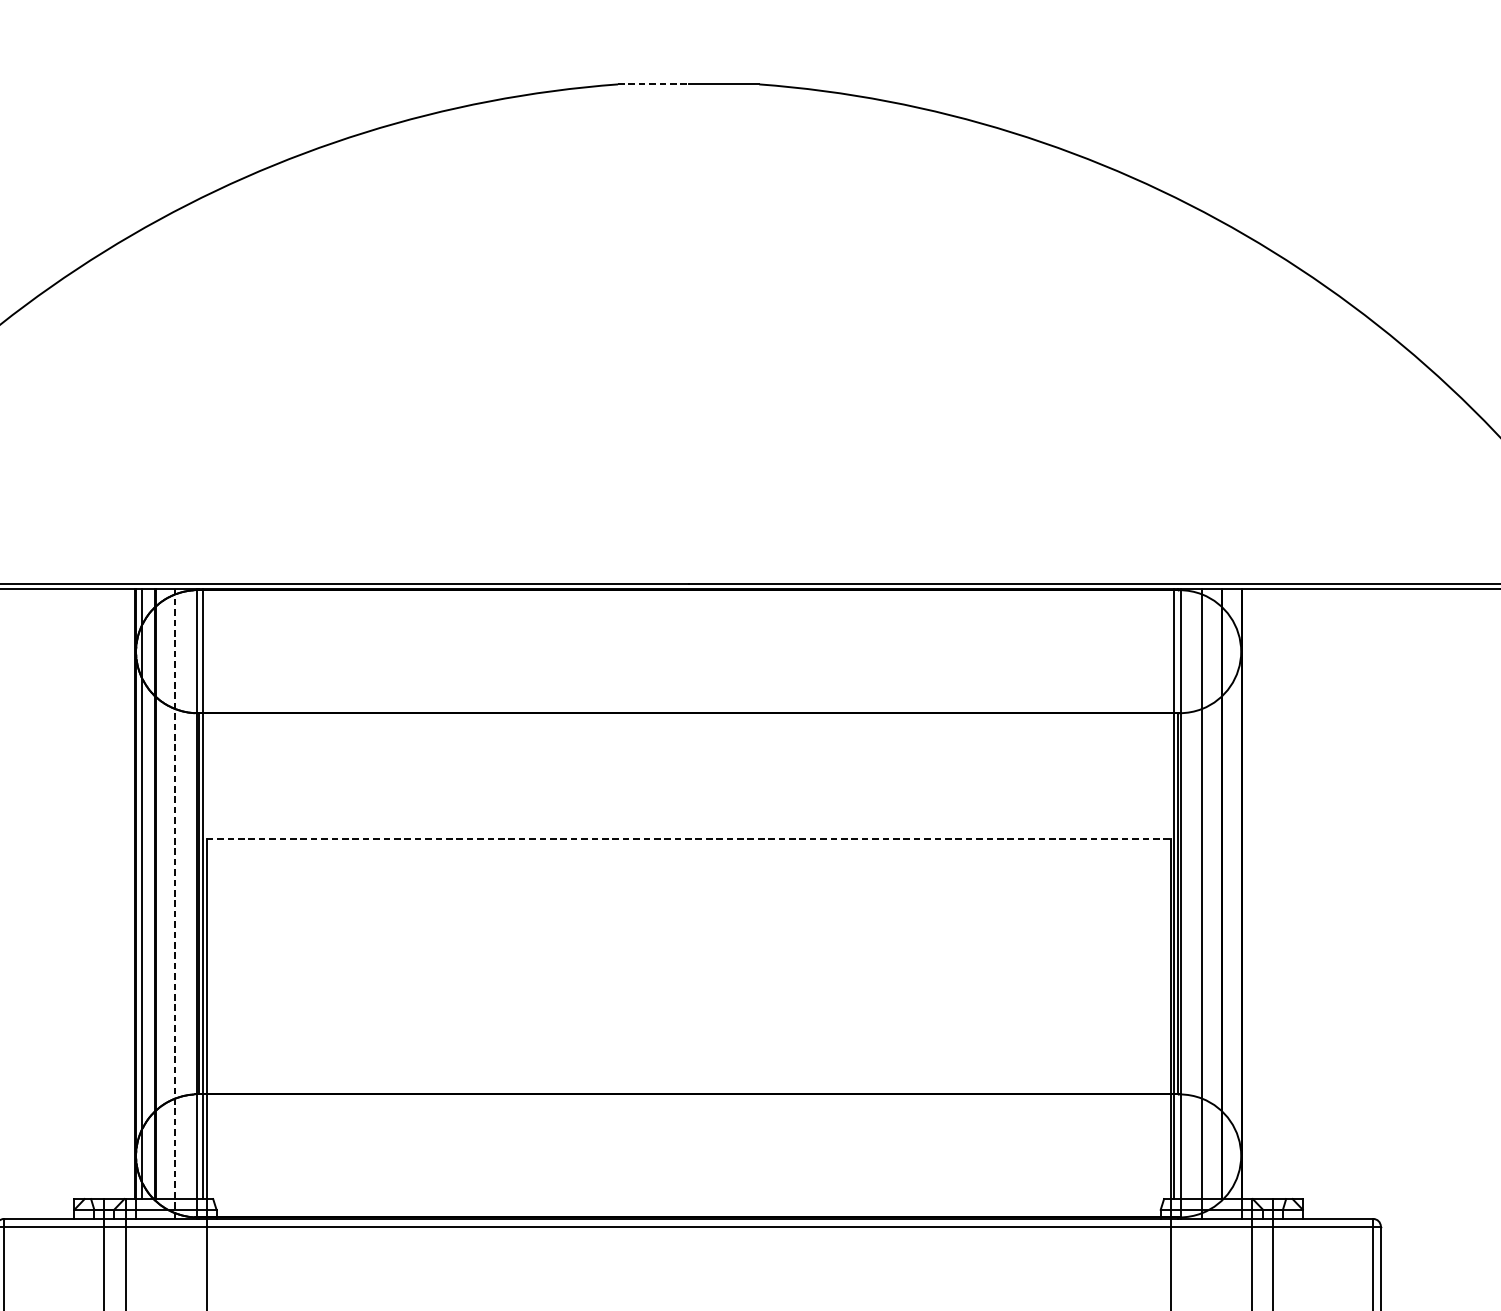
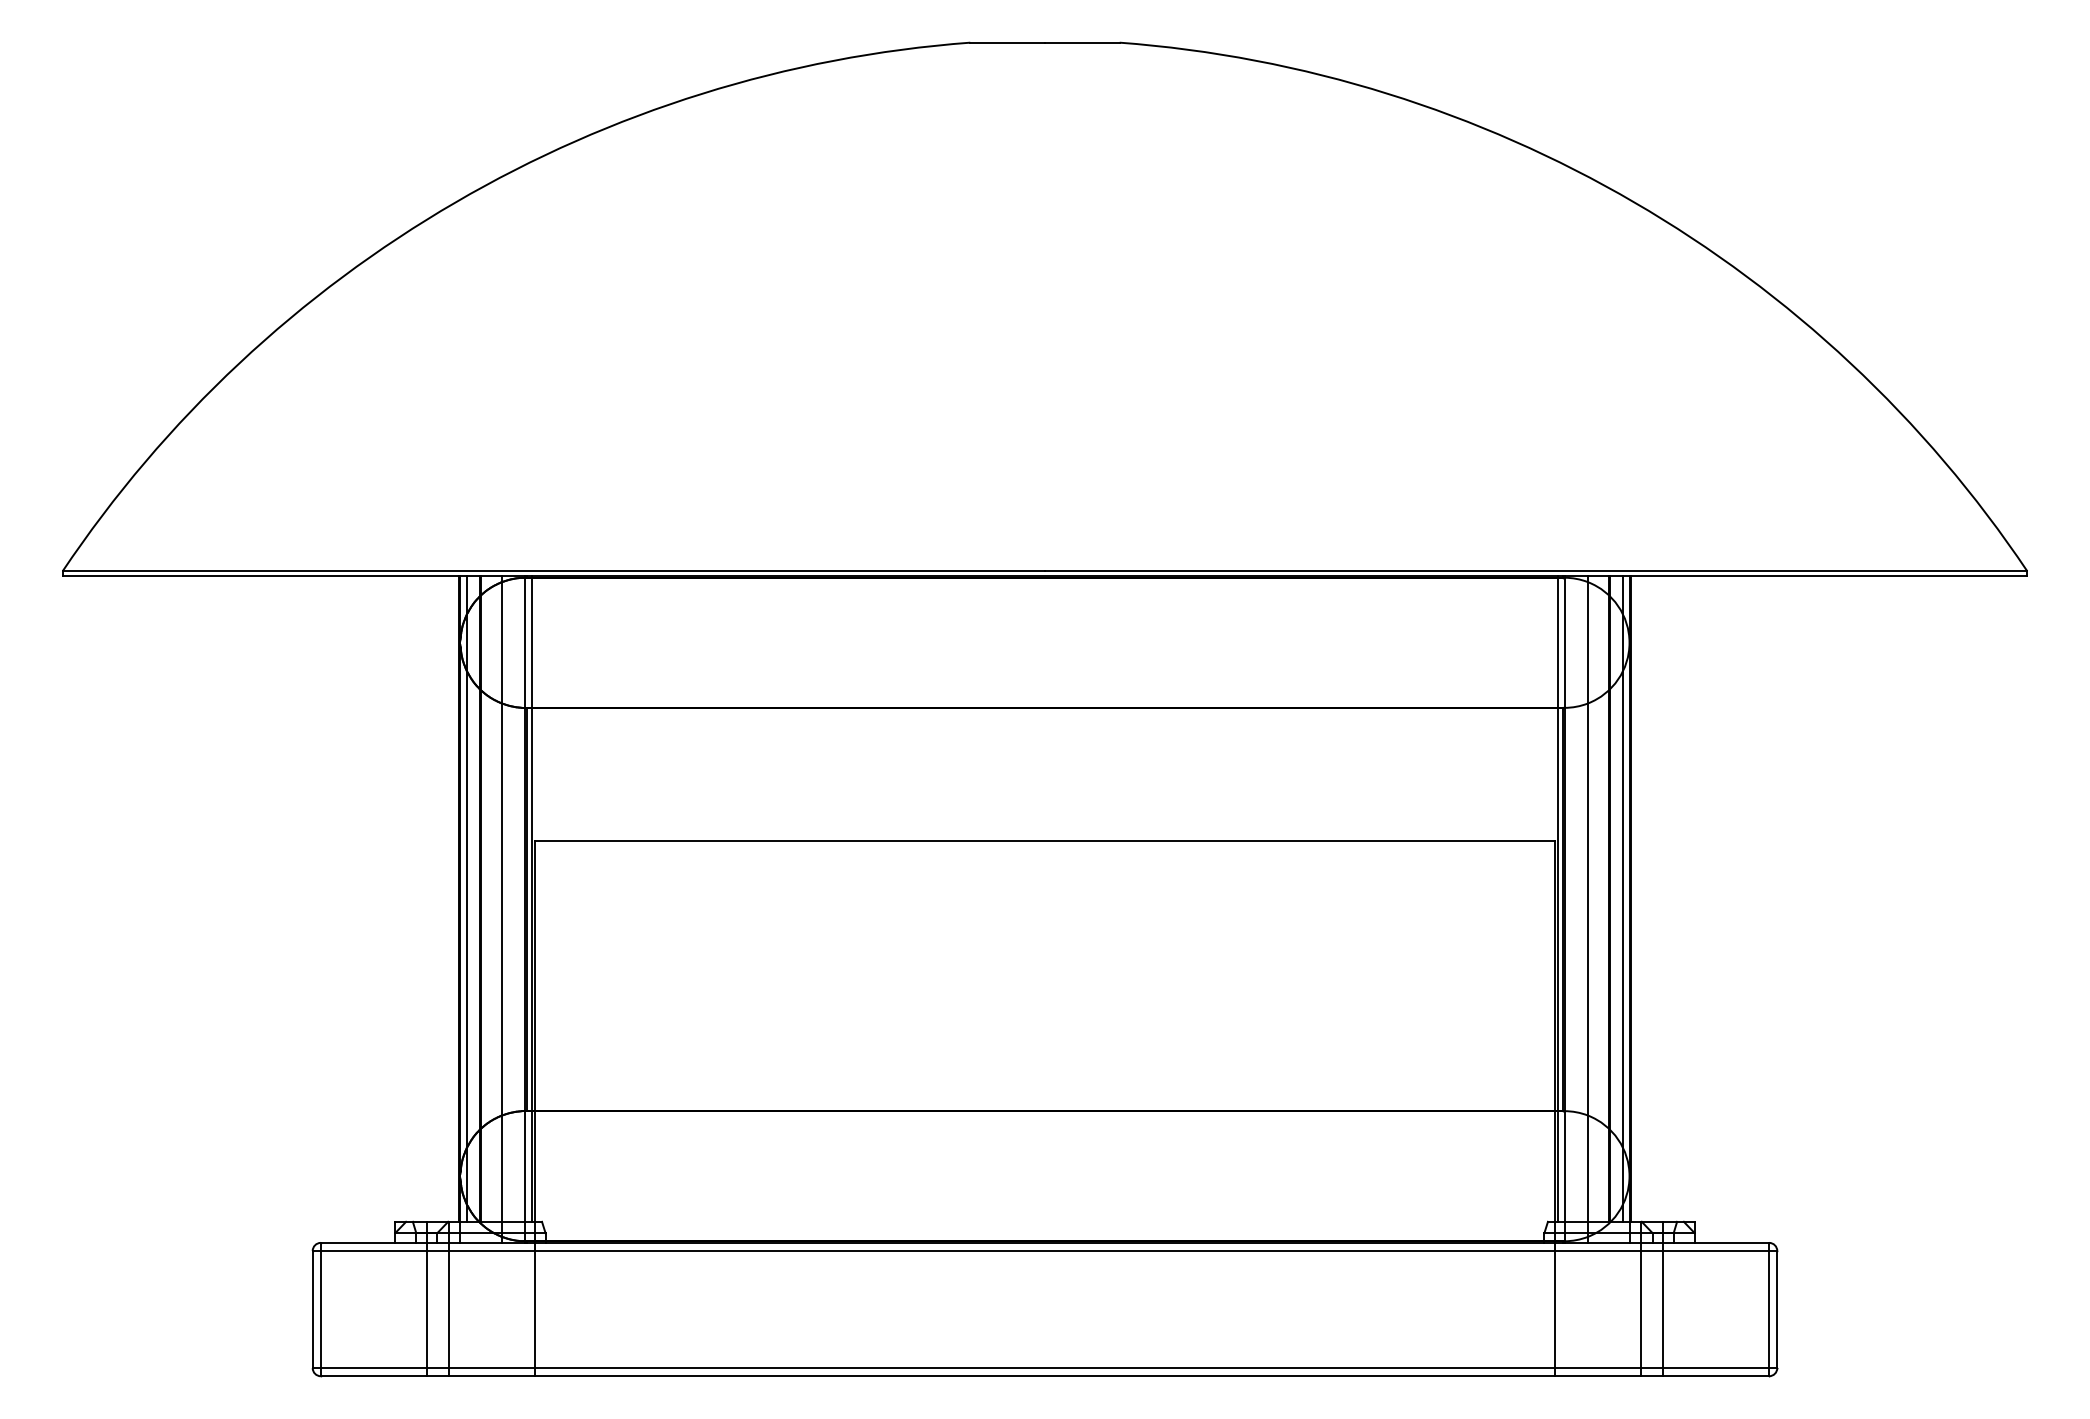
line: (654, 84) -> (1008, 42), dashed -> solid
line: (689, 839) -> (1045, 841), dashed -> solid
line: (1235, 893) -> (1623, 898), added
line: (174, 903) -> (501, 909), dashed -> solid

